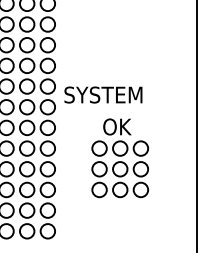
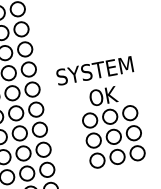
text: (103, 94) -> (94, 70), moved

